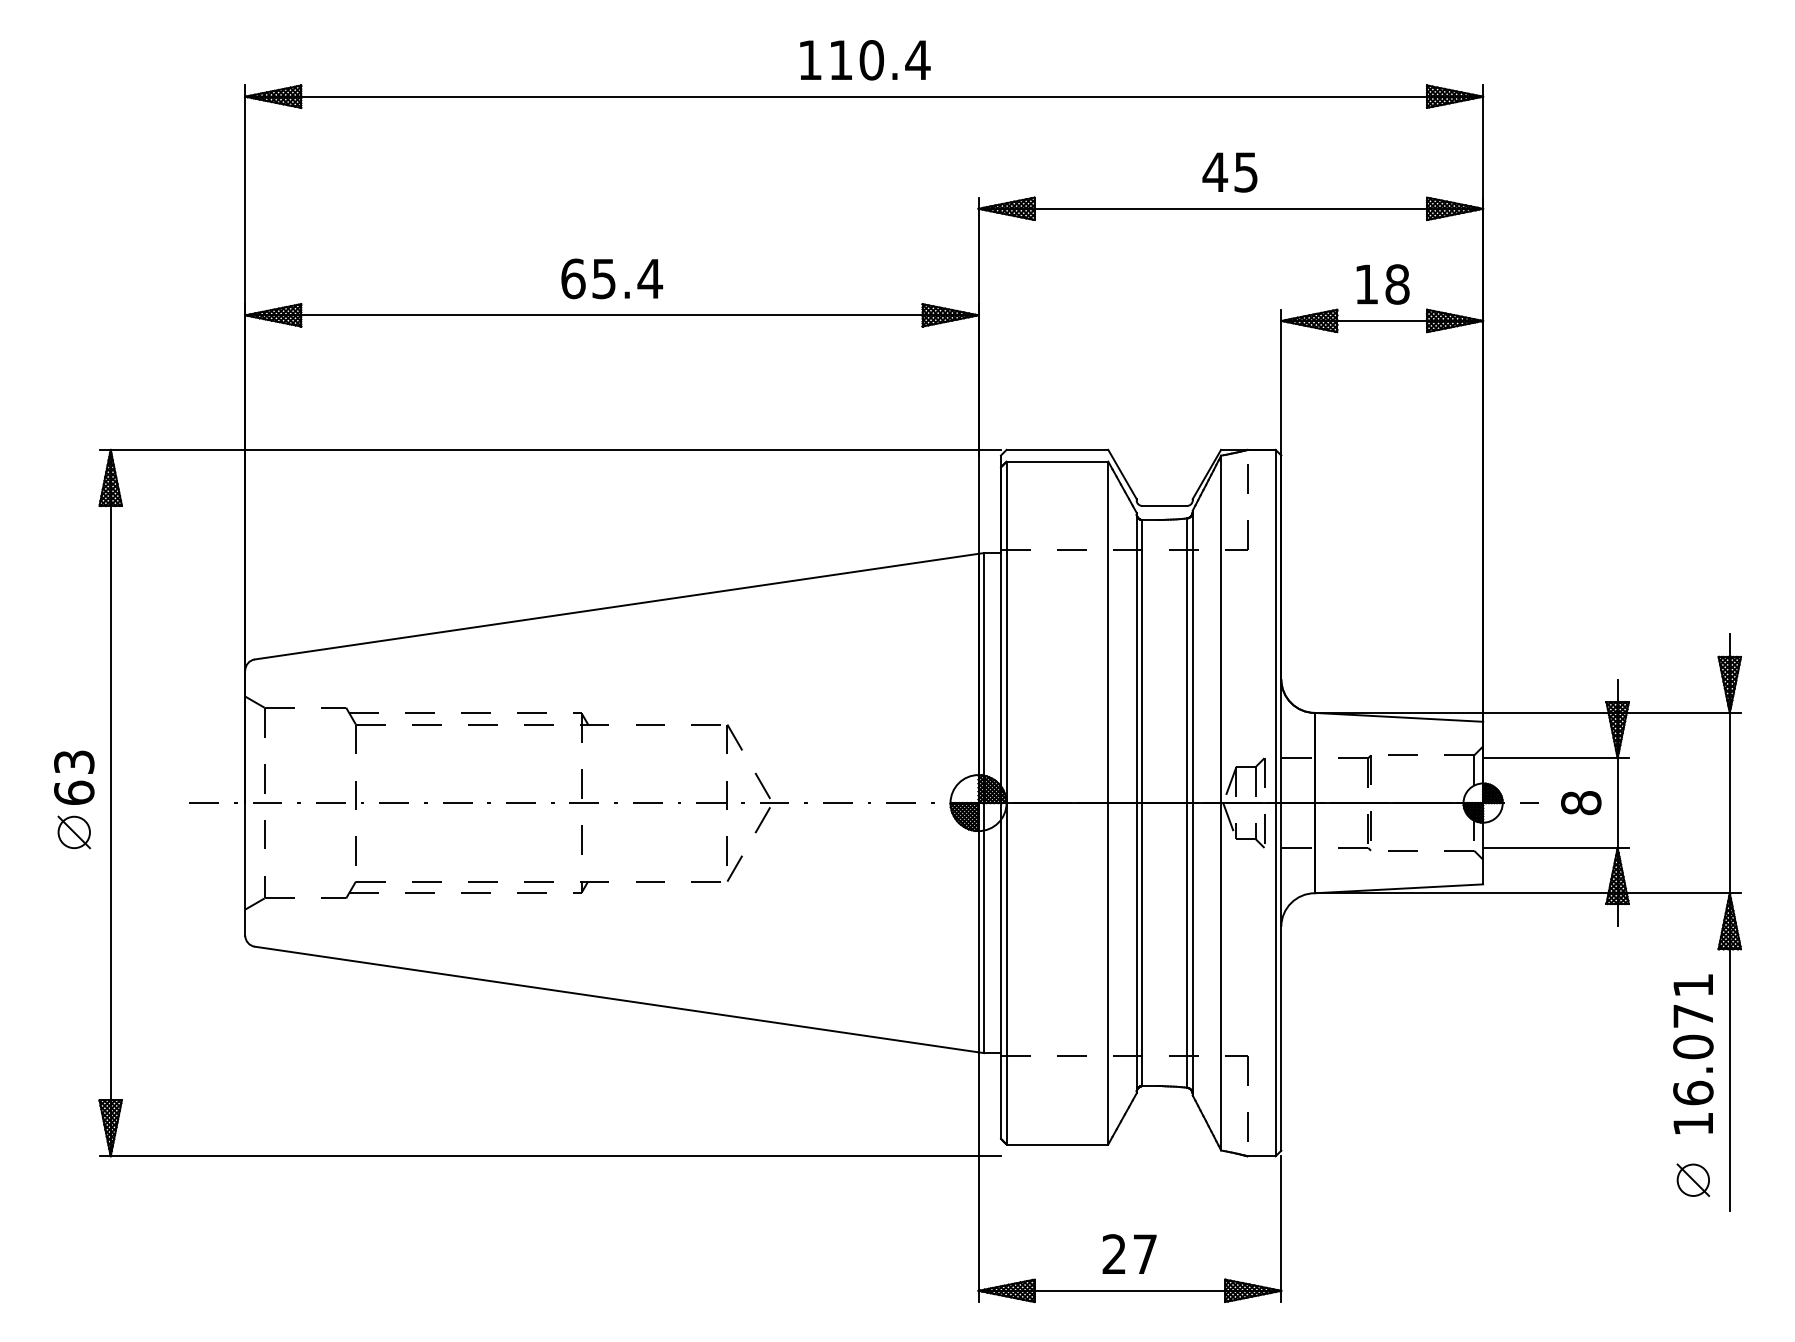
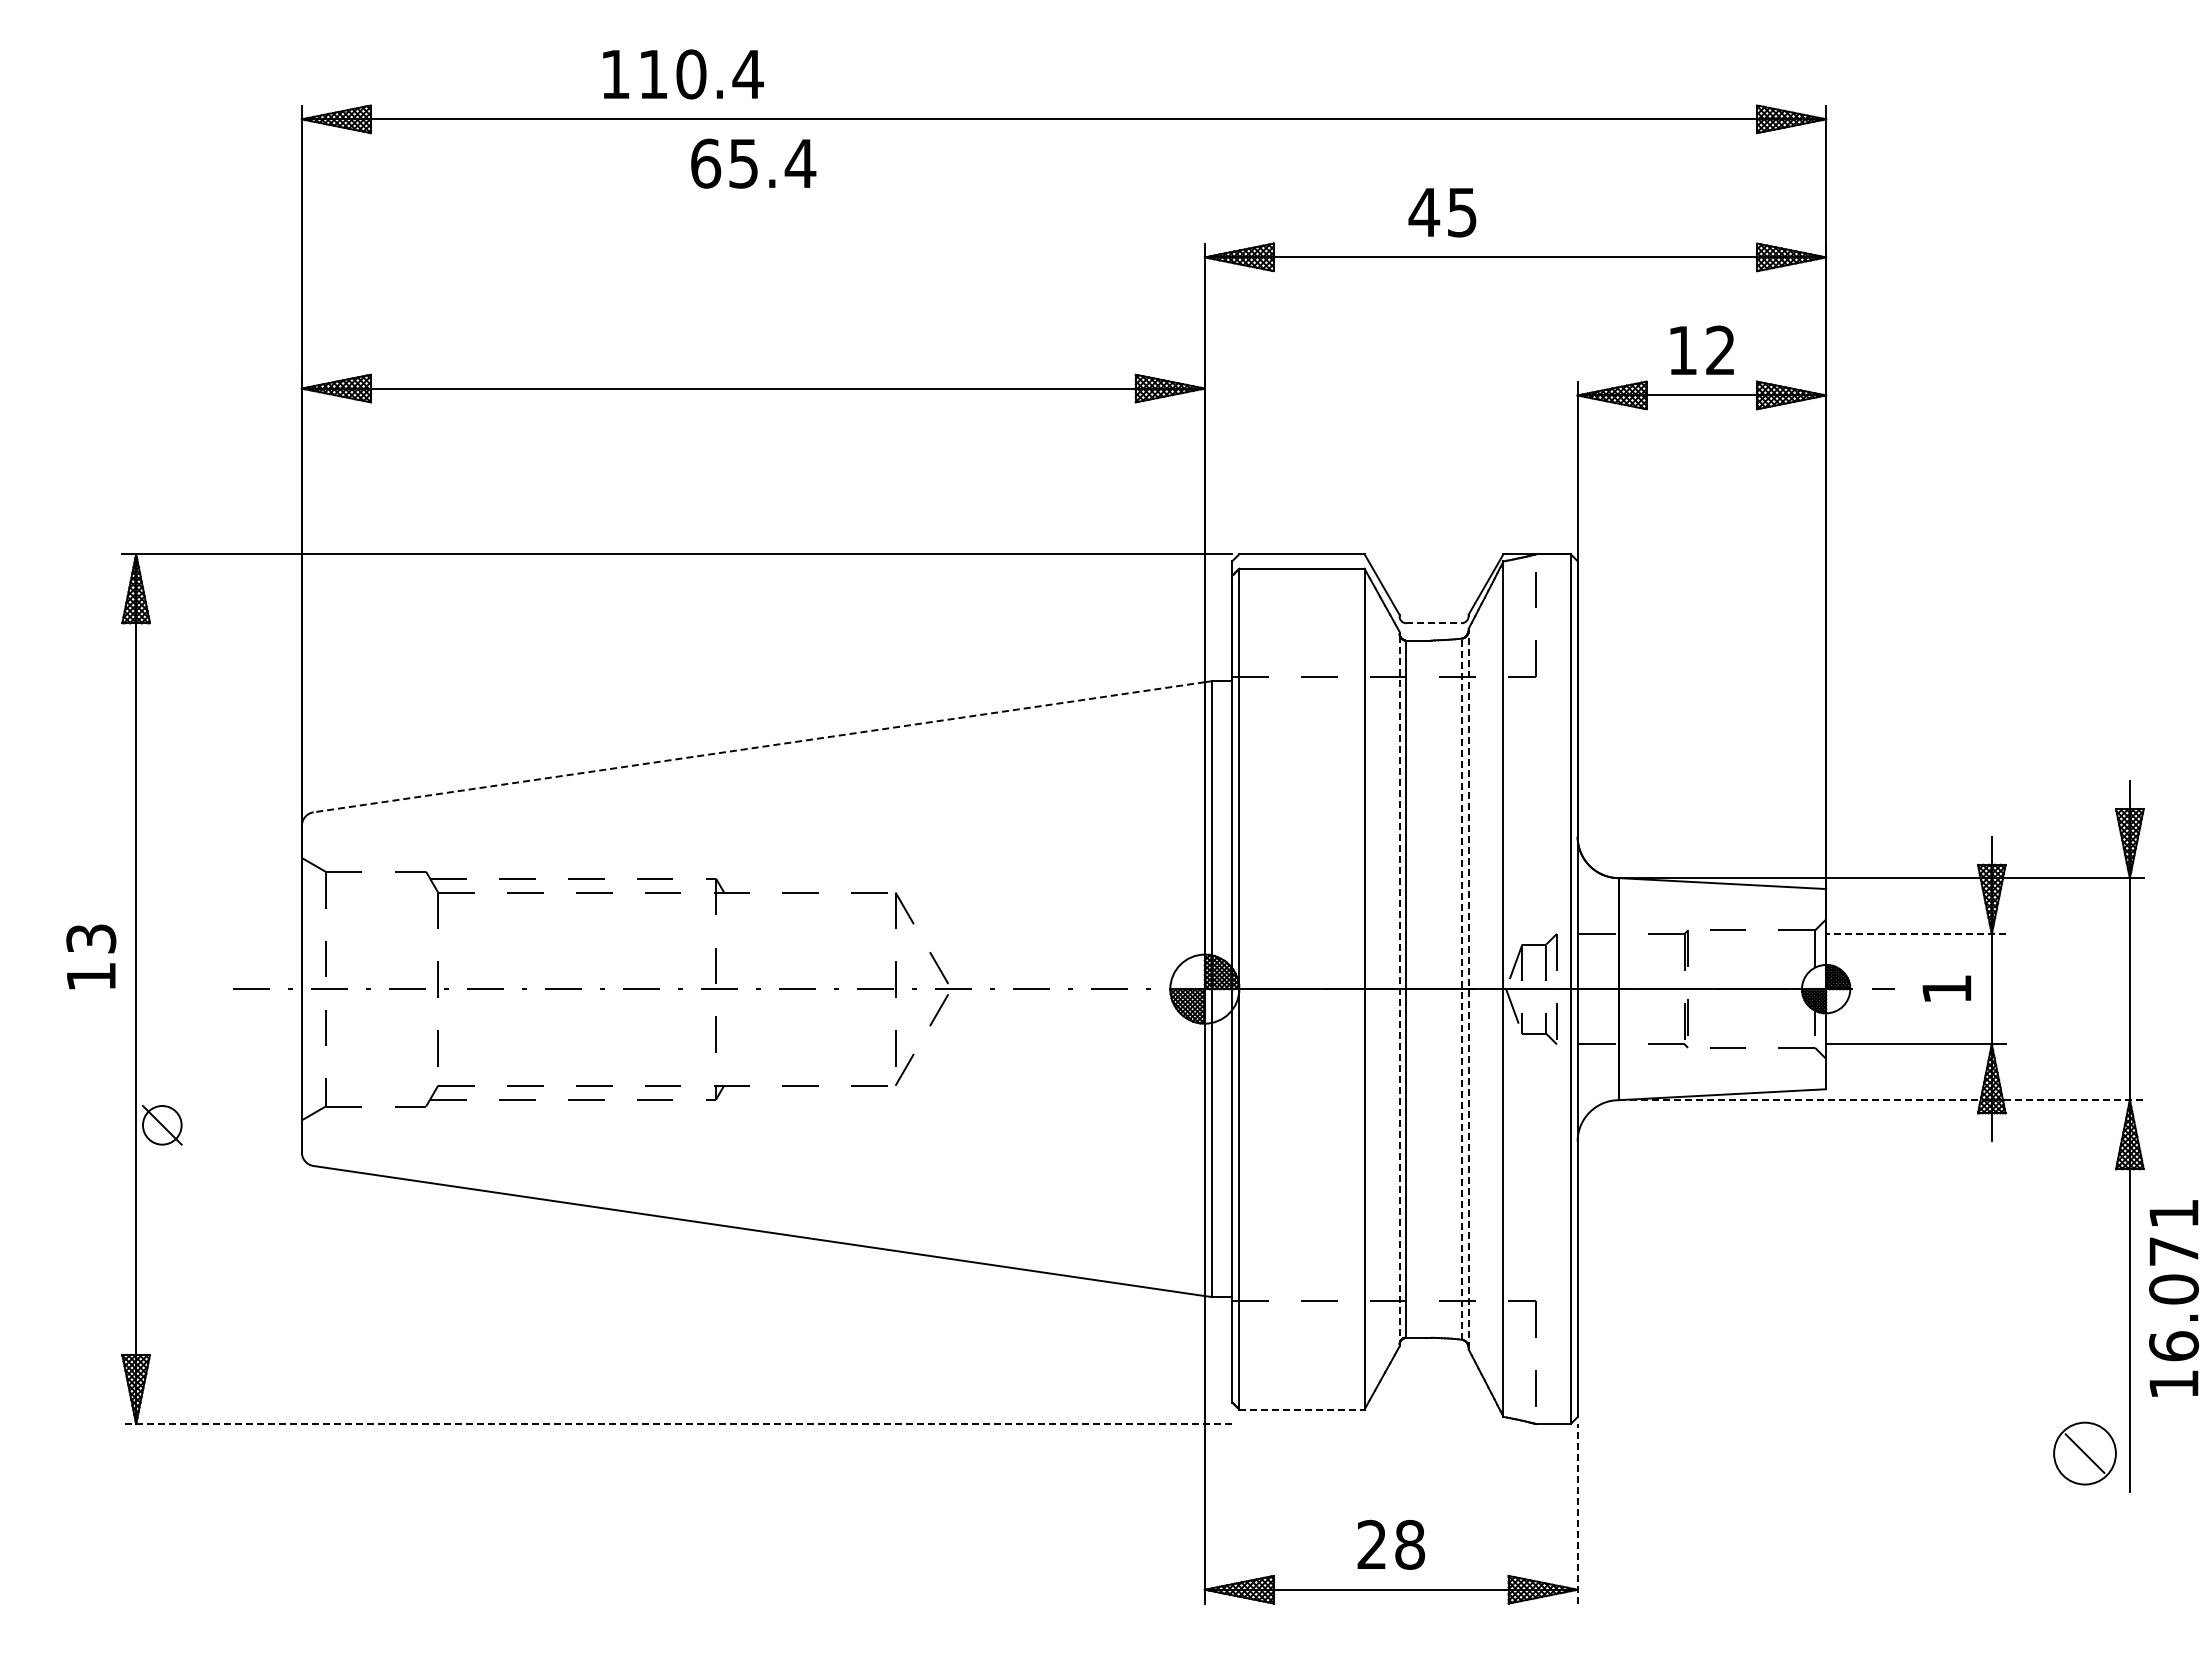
text: (865, 60) -> (683, 74), moved
text: (1230, 172) -> (1442, 212), moved
text: (612, 278) -> (753, 163), moved
text: (1397, 284) -> (1720, 350), 18 -> 12
line: (1165, 506) -> (1434, 623), solid -> dashed
line: (616, 606) -> (758, 747), solid -> dashed
line: (1555, 757) -> (1915, 933), solid -> dashed
text: (74, 792) -> (91, 976), 63 -> 13
line: (1136, 802) -> (1399, 988), solid -> dashed
line: (1192, 802) -> (1468, 988), solid -> dashed
text: (1580, 802) -> (1946, 988), 8 -> 1
line: (1187, 803) -> (1461, 989), solid -> dashed
part: (74, 832) -> (162, 1125), moved
line: (1528, 893) -> (1881, 1100), solid -> dashed
text: (1692, 1054) -> (2173, 1298), moved
line: (1057, 1144) -> (1301, 1409), solid -> dashed
line: (549, 1156) -> (676, 1424), solid -> dashed
circle: (1692, 1180) -> (2084, 1453), size x1.6
line: (1281, 1228) -> (1577, 1513), solid -> dashed
text: (1145, 1254) -> (1410, 1544), 27 -> 28

